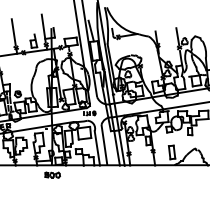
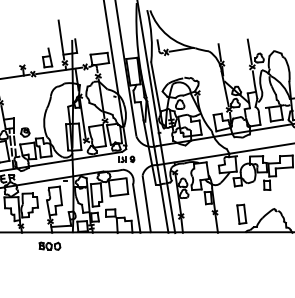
line: (90, 30) -> (127, 43), removed
line: (13, 32) -> (19, 45), removed
part: (52, 174) -> (49, 245), moved

